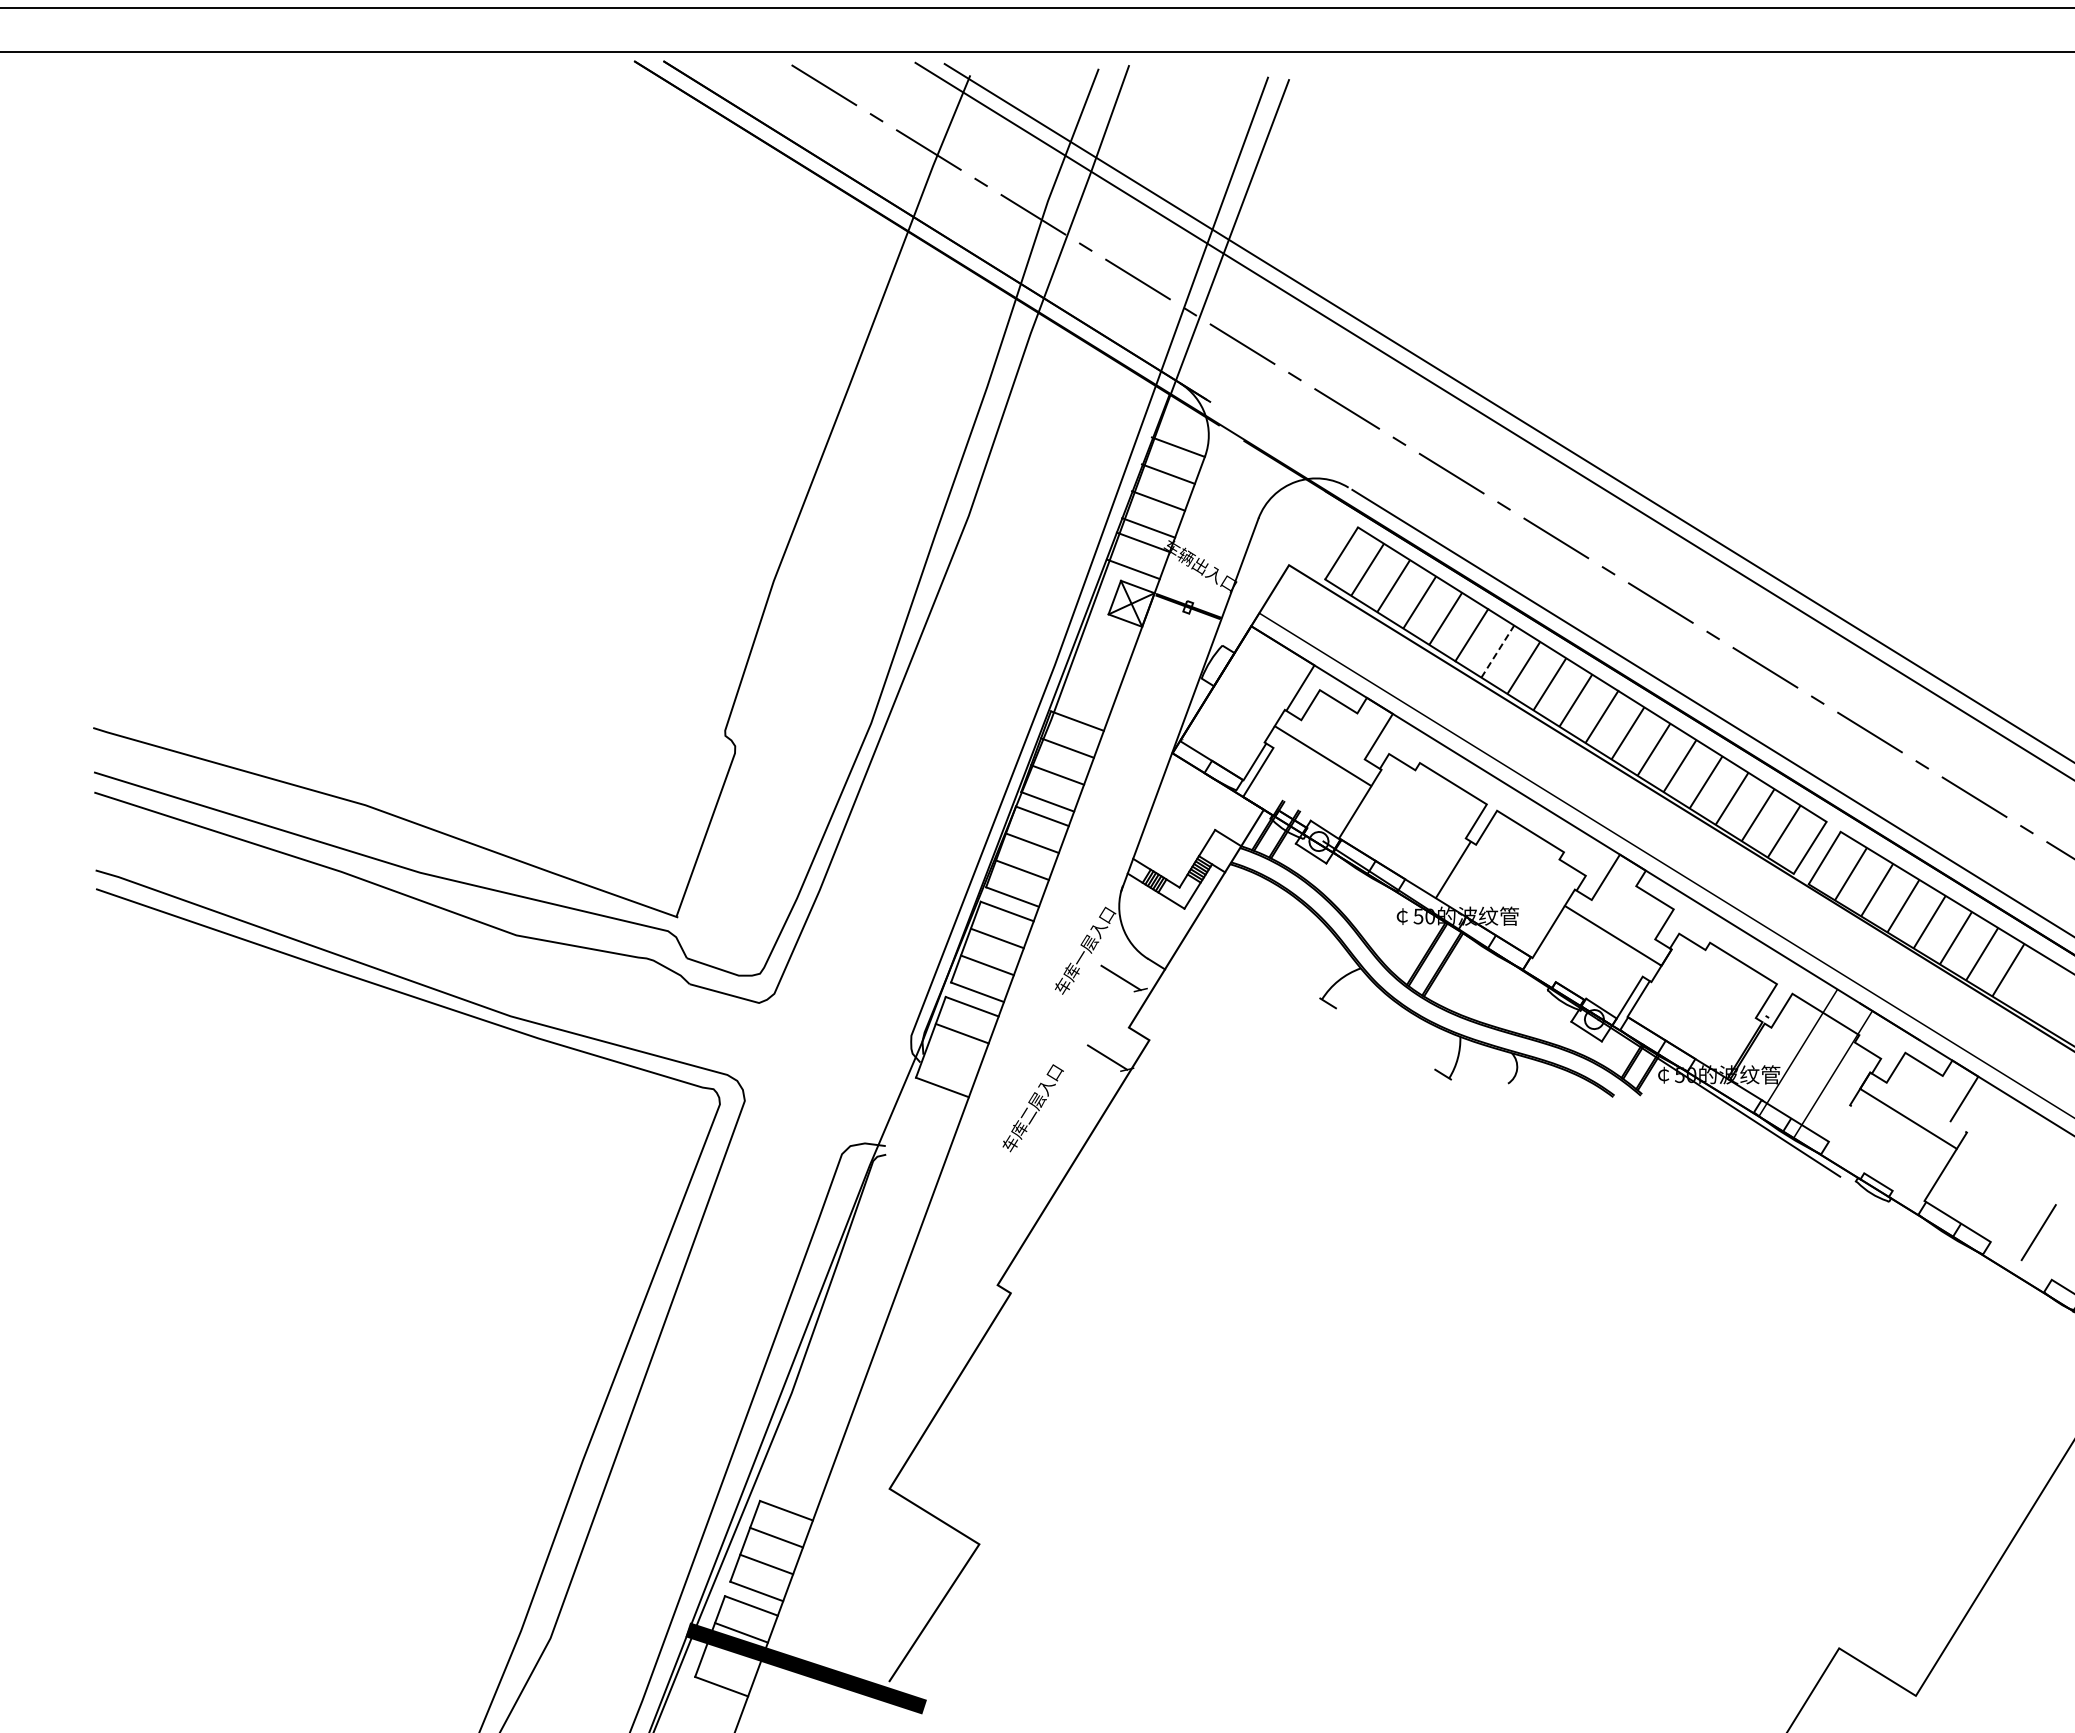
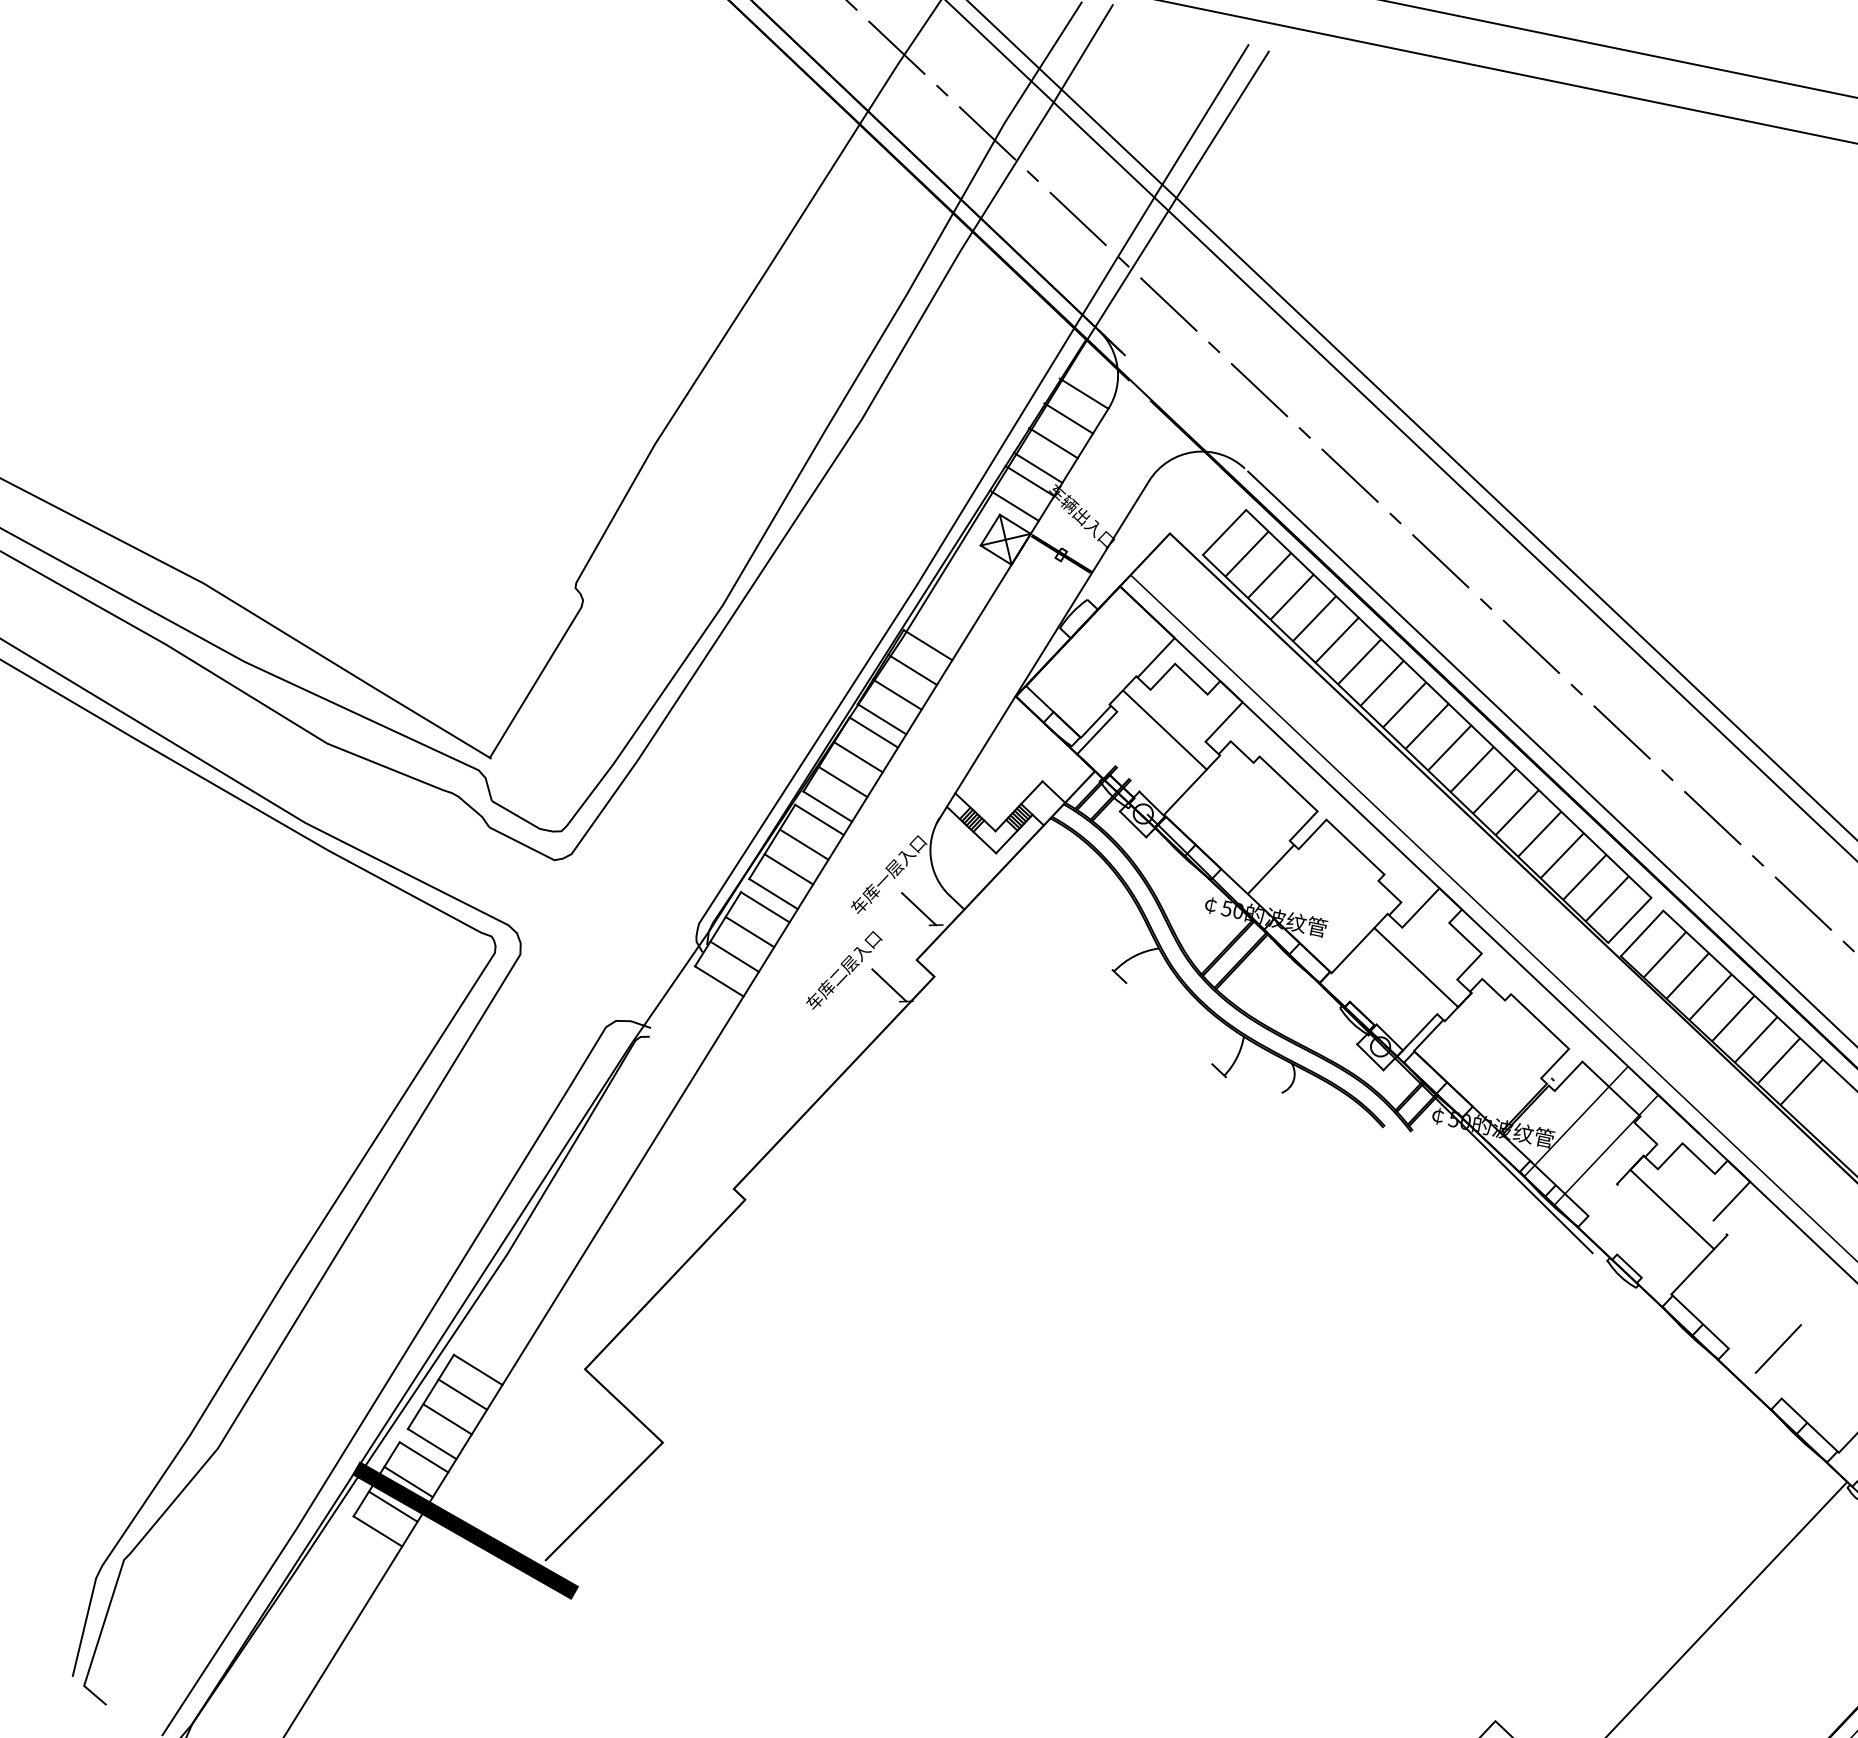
line: (1497, 651) -> (1359, 661), dashed -> solid
line: (951, 1060) -> (733, 956), added
text: (1032, 1108) -> (843, 970), moved
line: (731, 1659) -> (393, 1506), added

